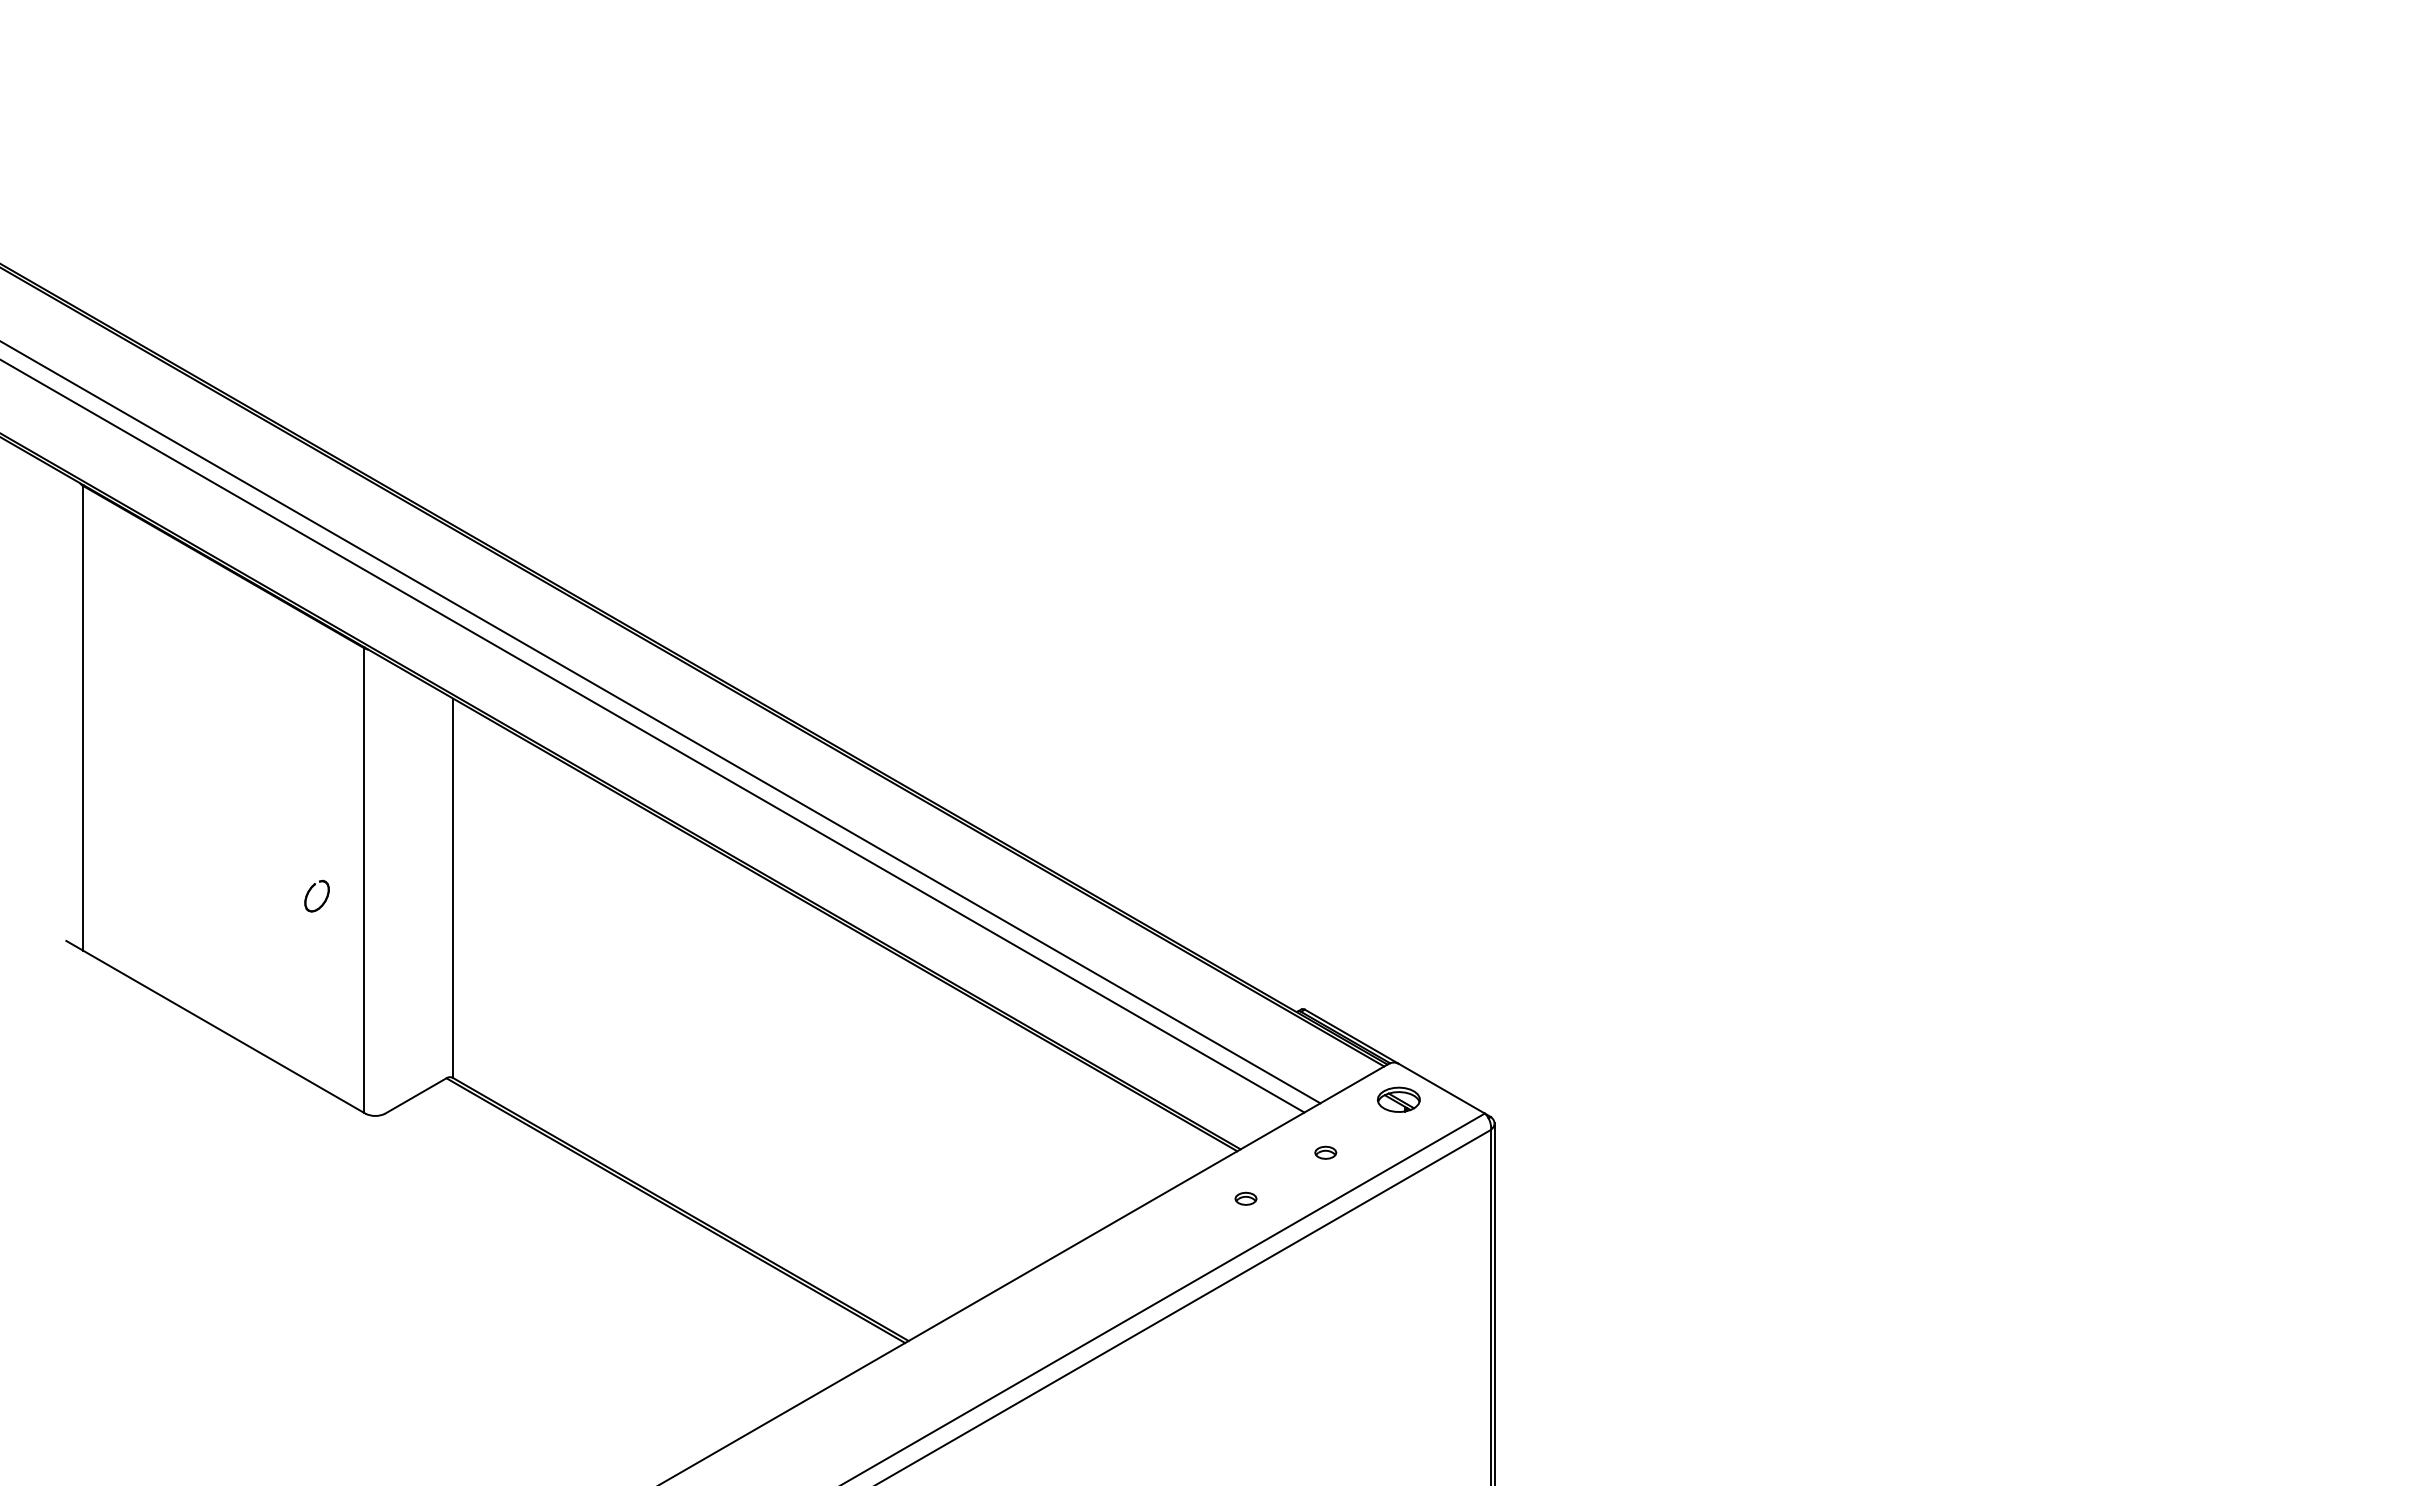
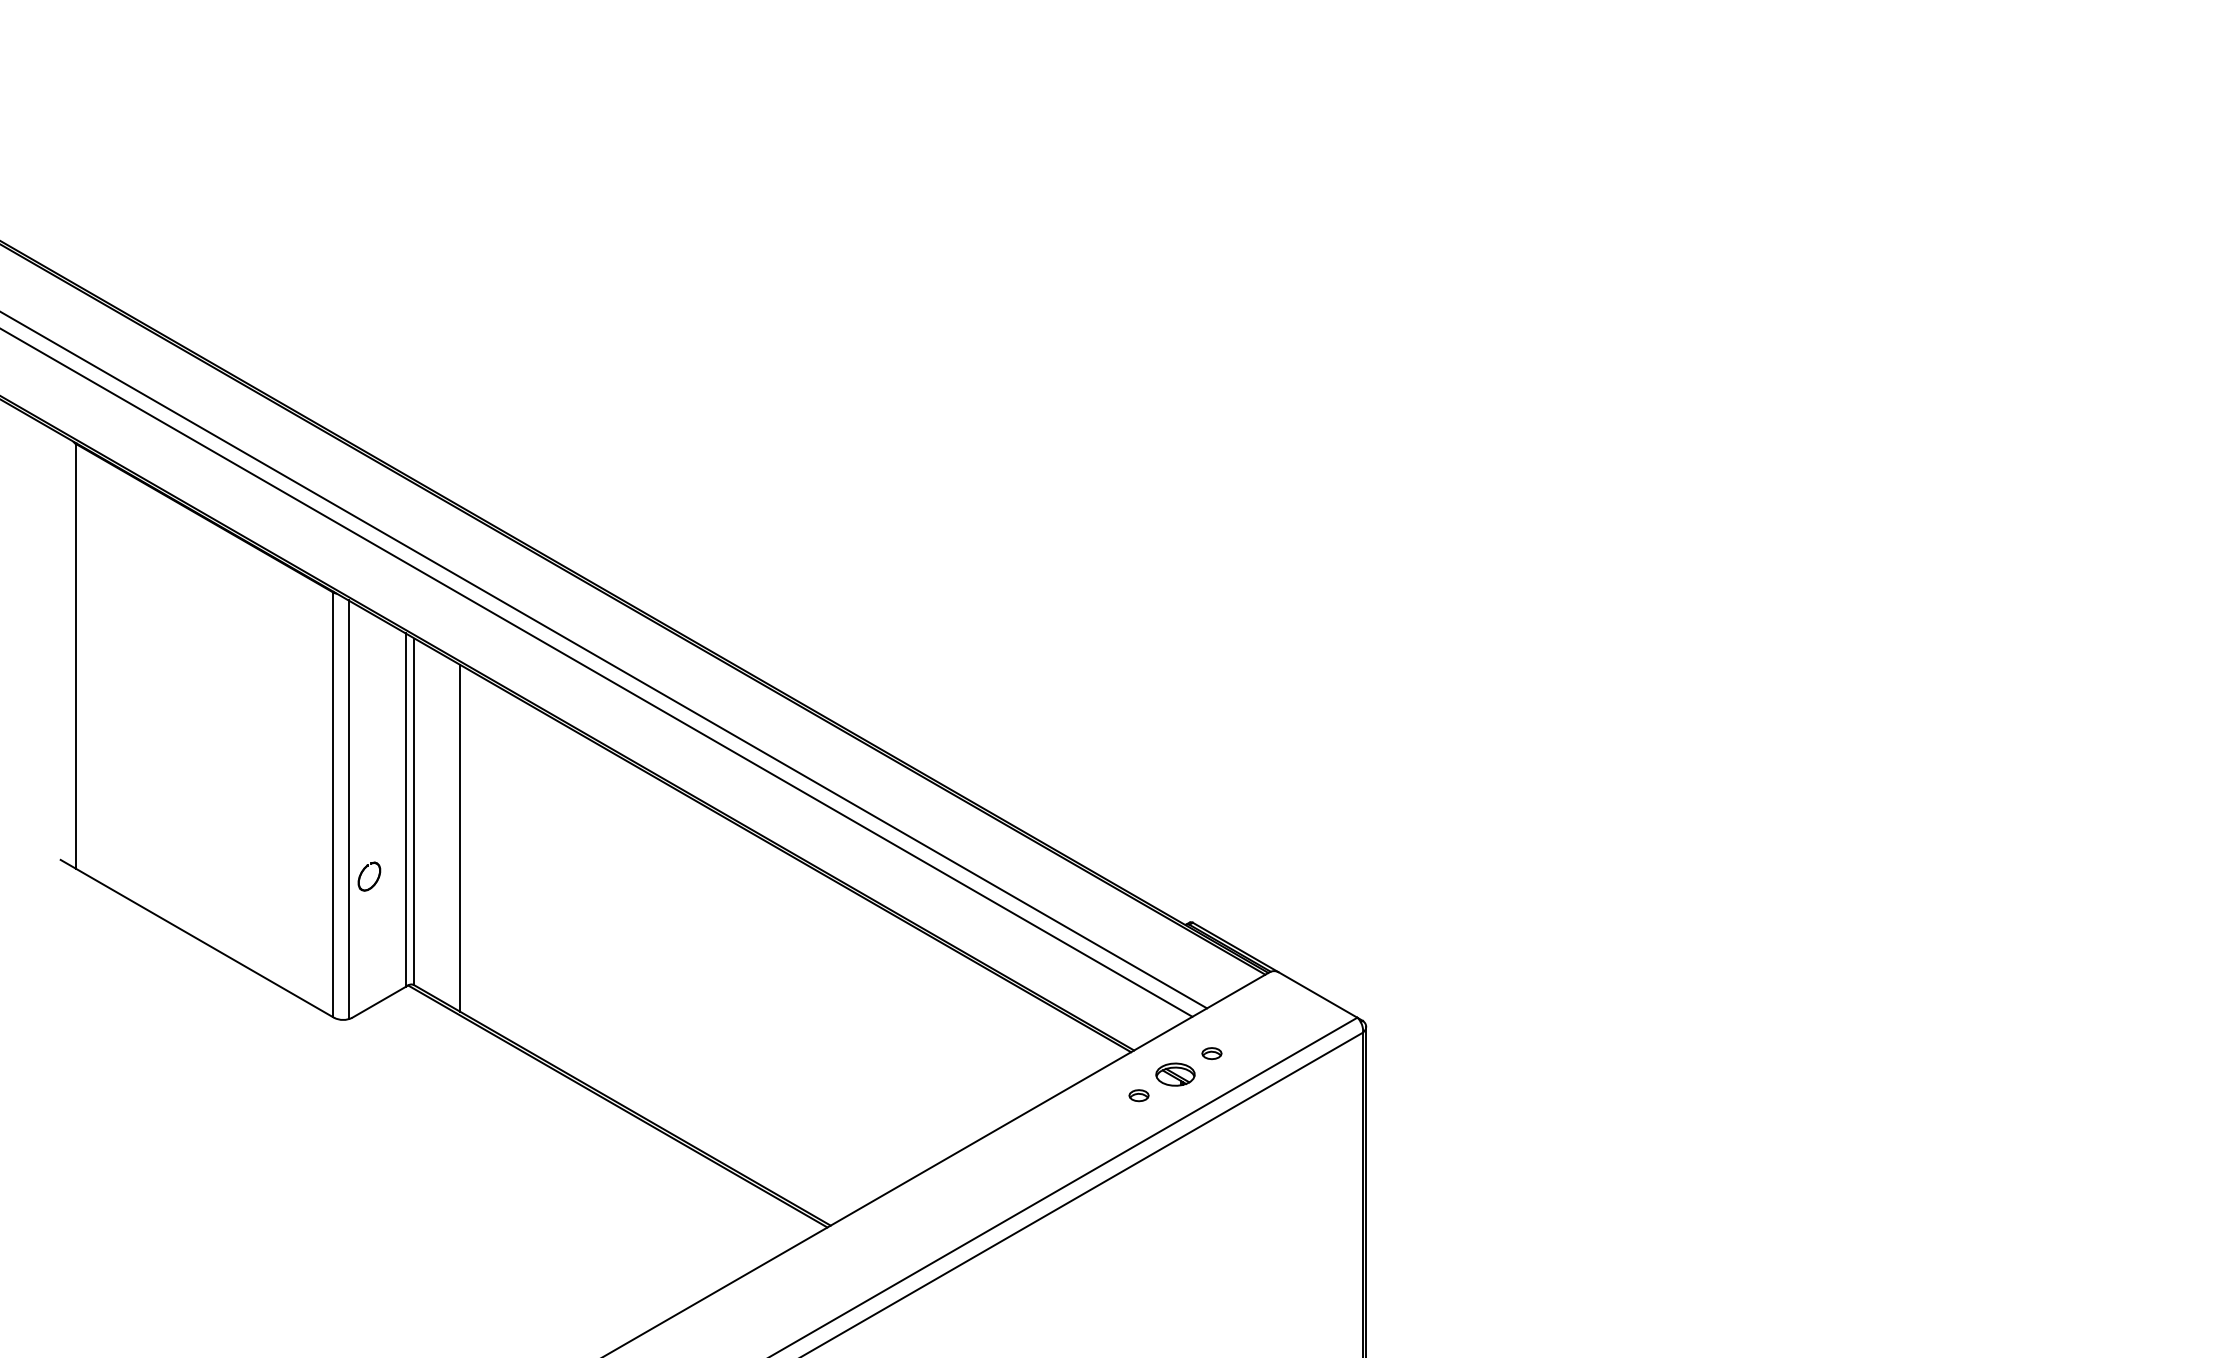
line: (381, 886) -> (348, 810), added
line: (443, 886) -> (405, 810), added
part: (310, 891) -> (363, 872), moved
line: (503, 917) -> (460, 838), added
part: (1398, 1099) -> (1175, 1074), moved

